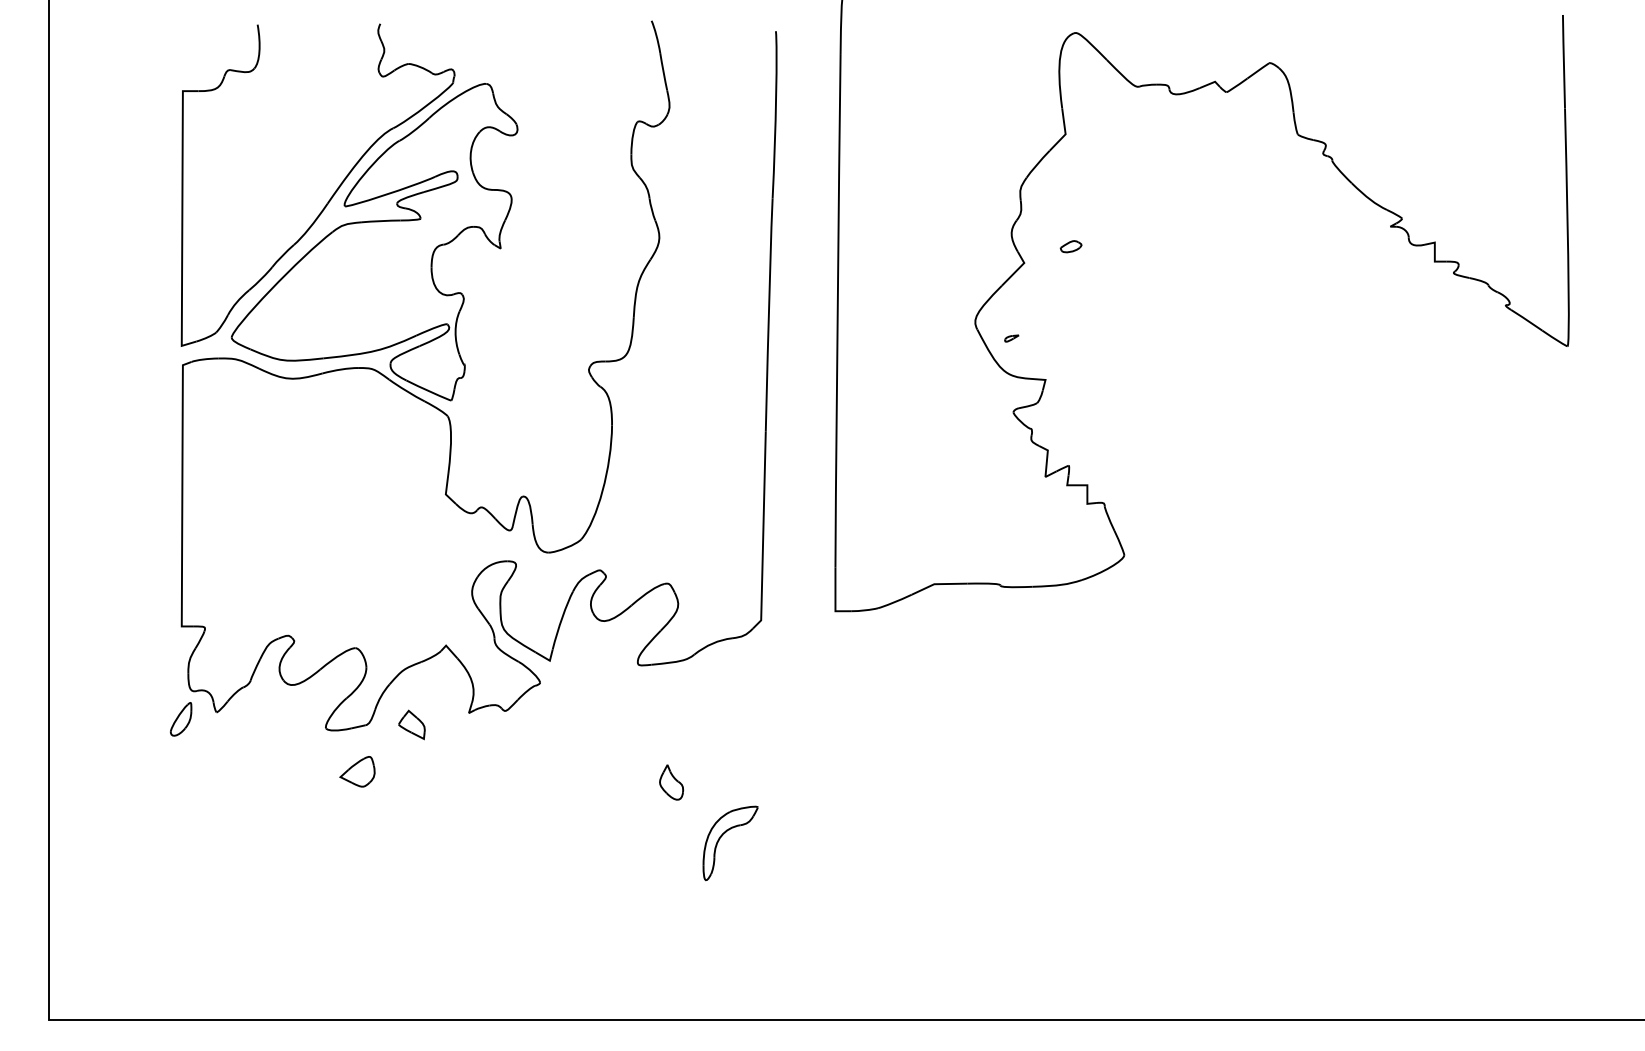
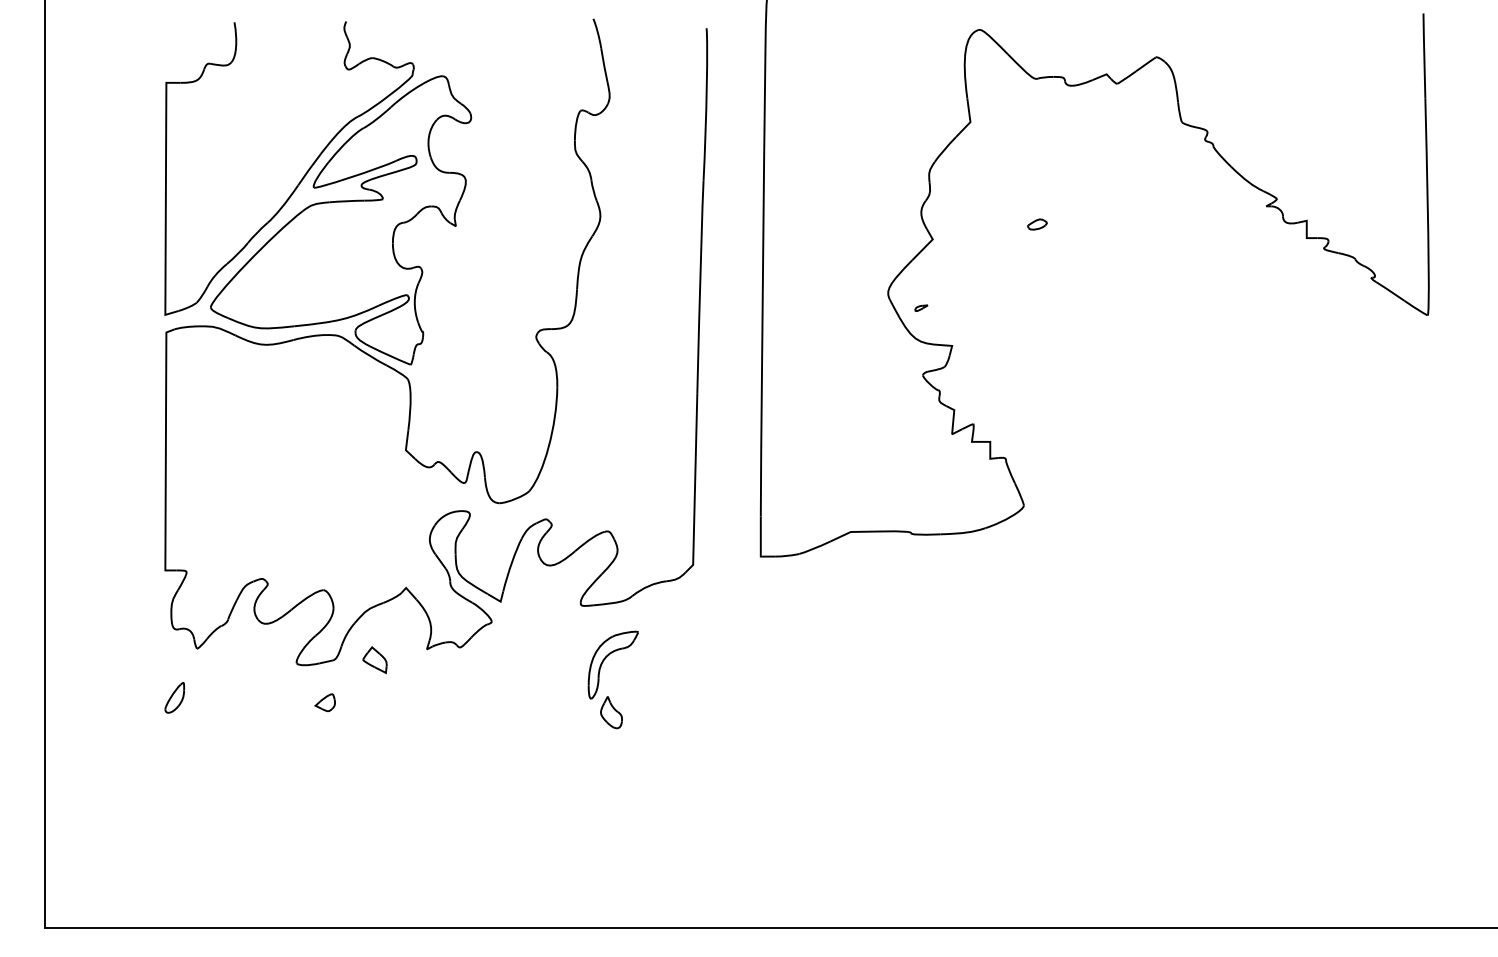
part: (1070, 246) -> (1036, 224), moved
part: (181, 719) -> (175, 698), moved
part: (356, 771) -> (324, 702), size x0.62
part: (723, 835) -> (606, 657), moved

